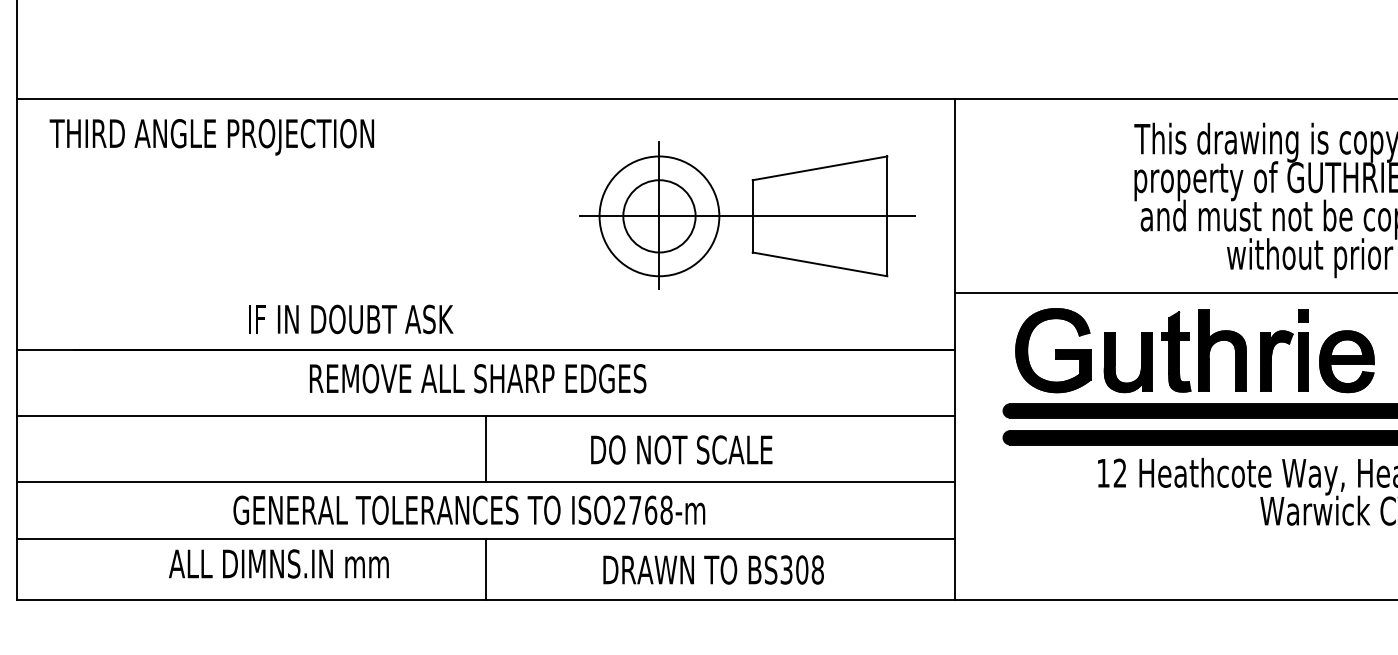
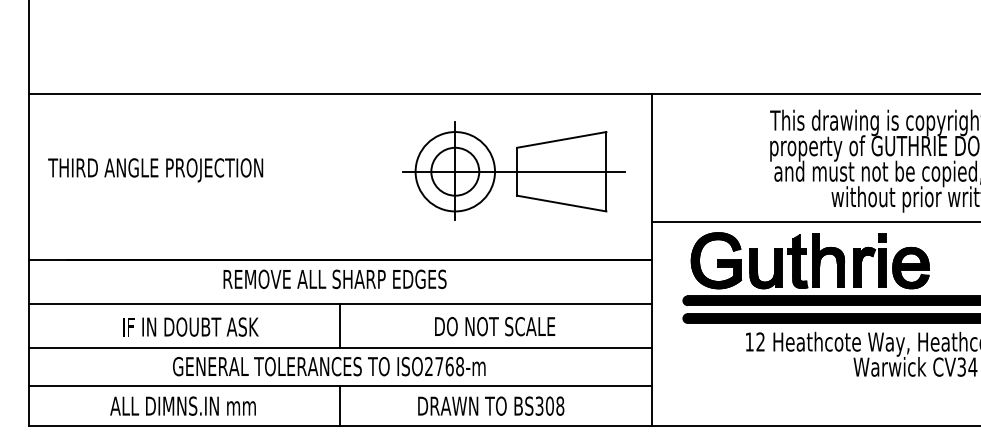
text: (211, 137) -> (155, 170), moved
text: (350, 318) -> (190, 326), moved
text: (682, 449) -> (495, 326), moved
text: (278, 562) -> (182, 405), moved

